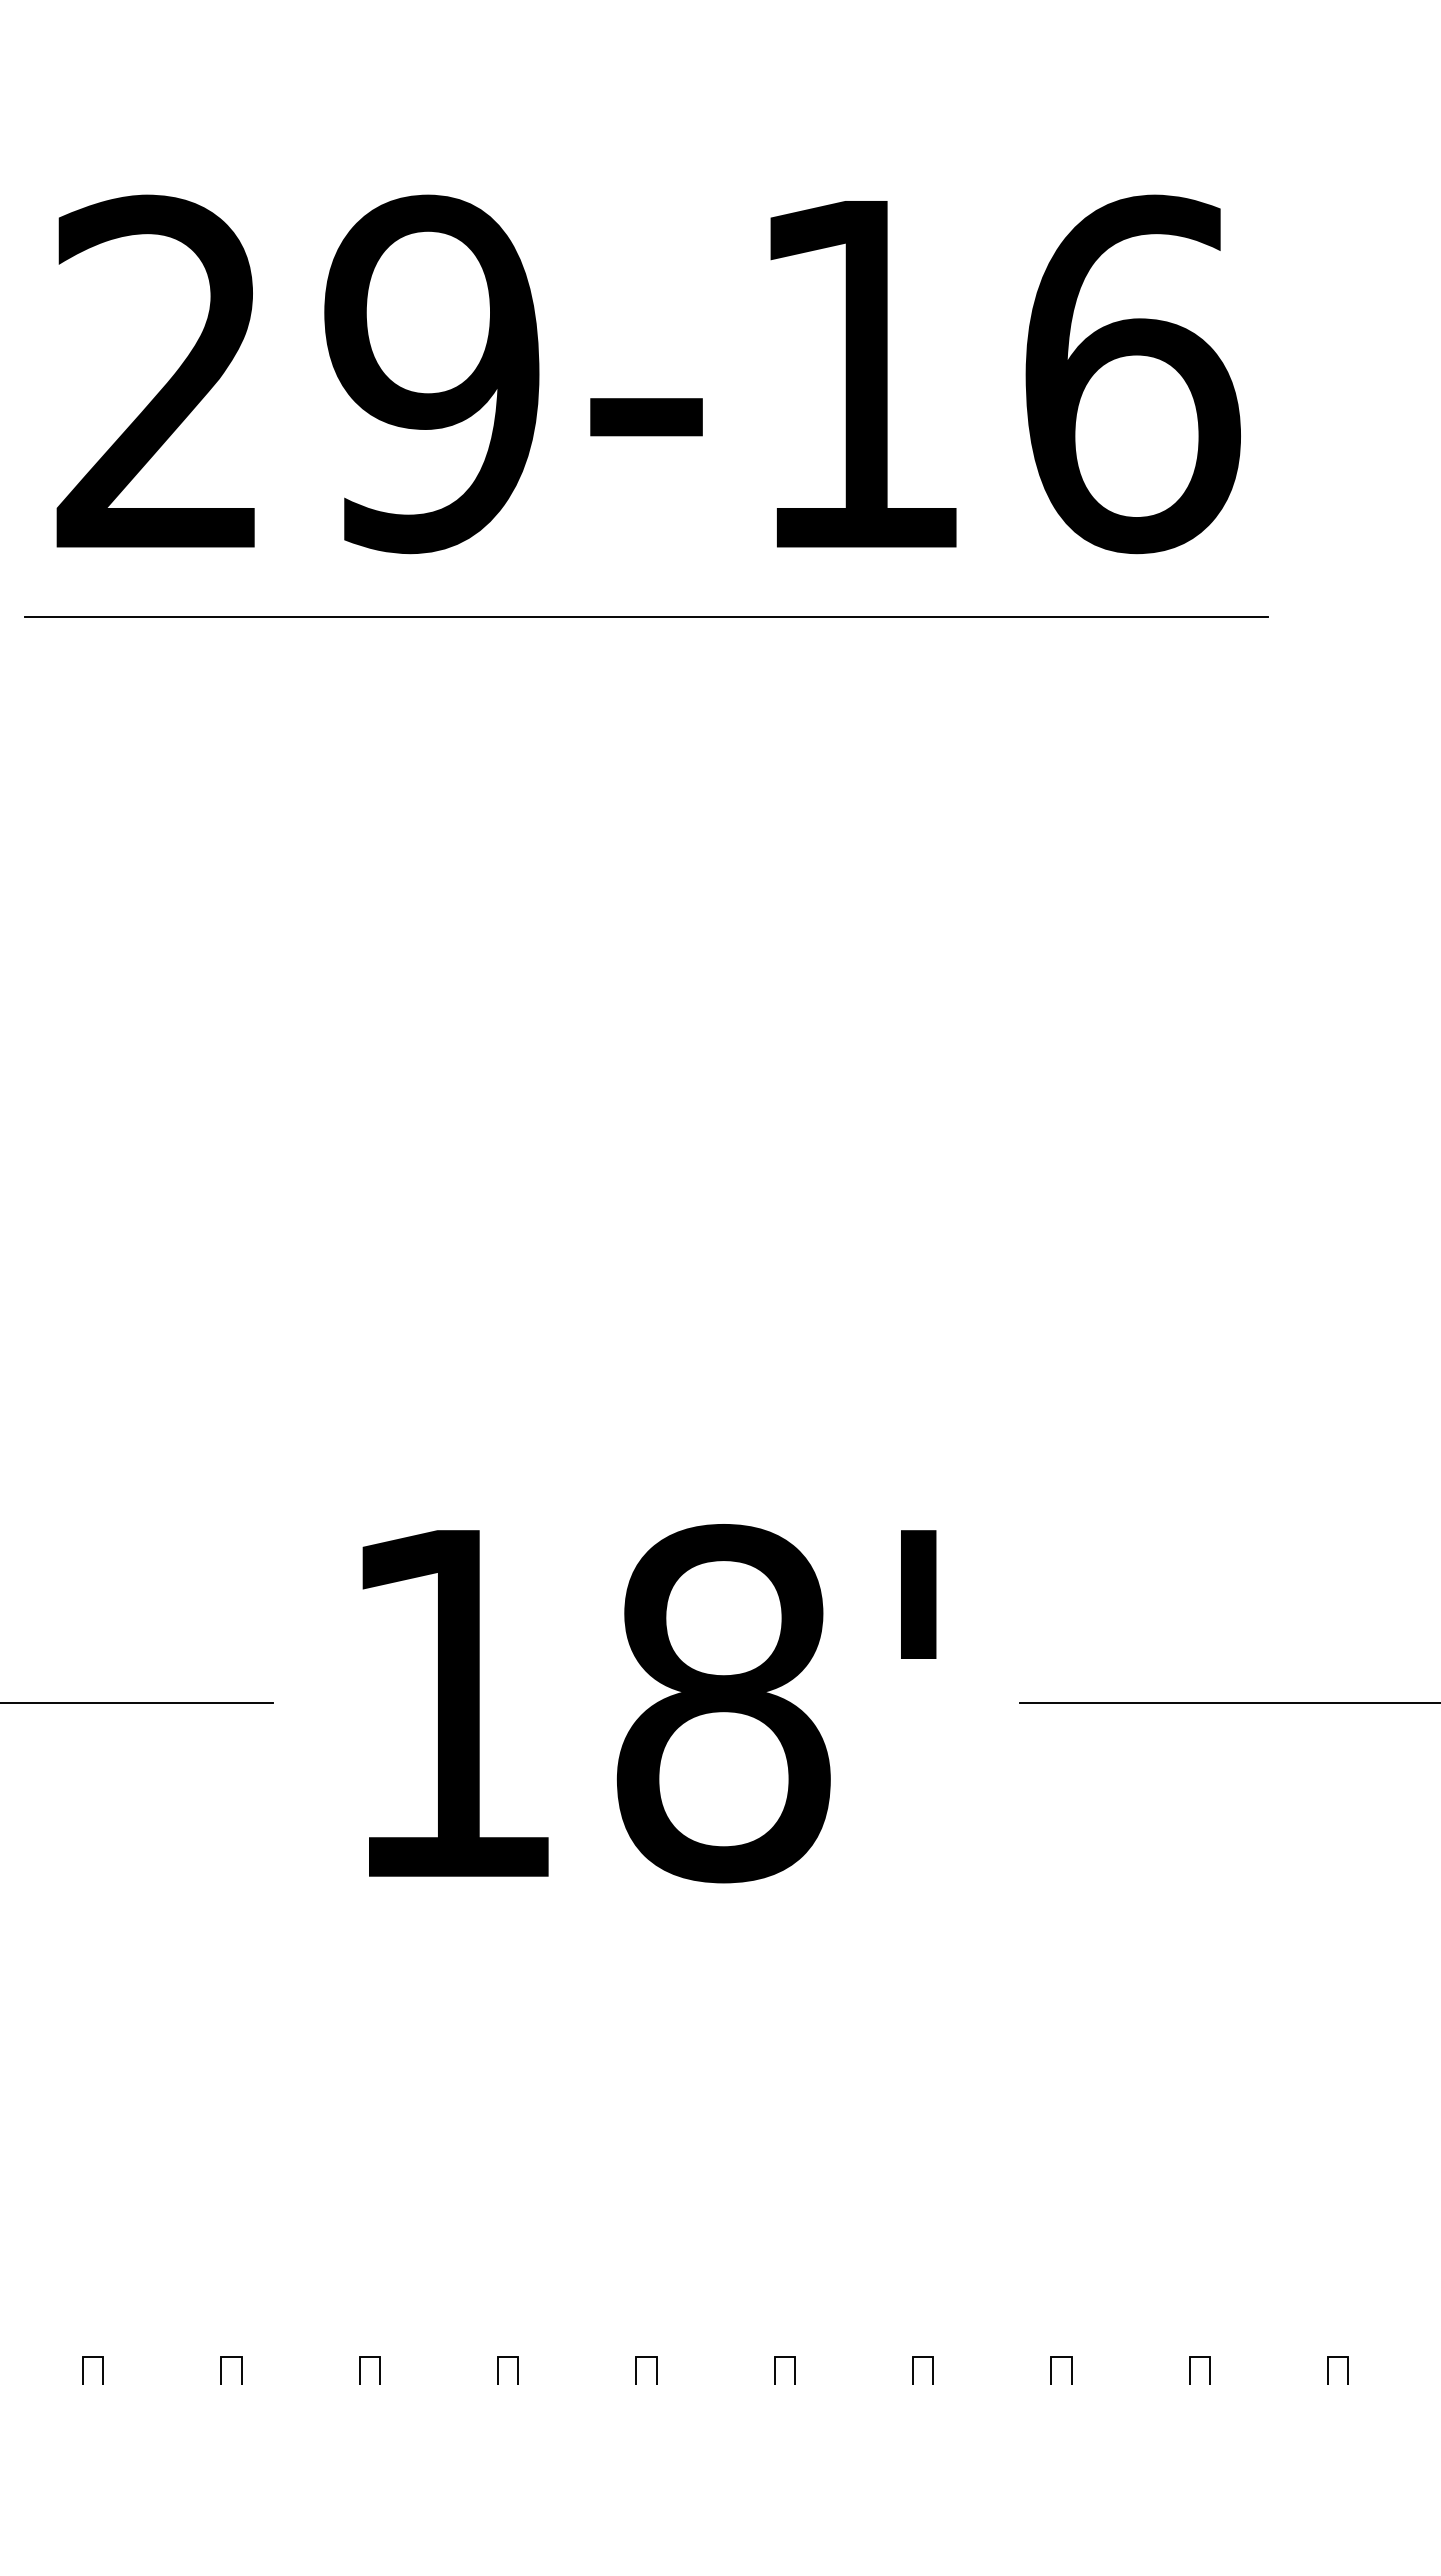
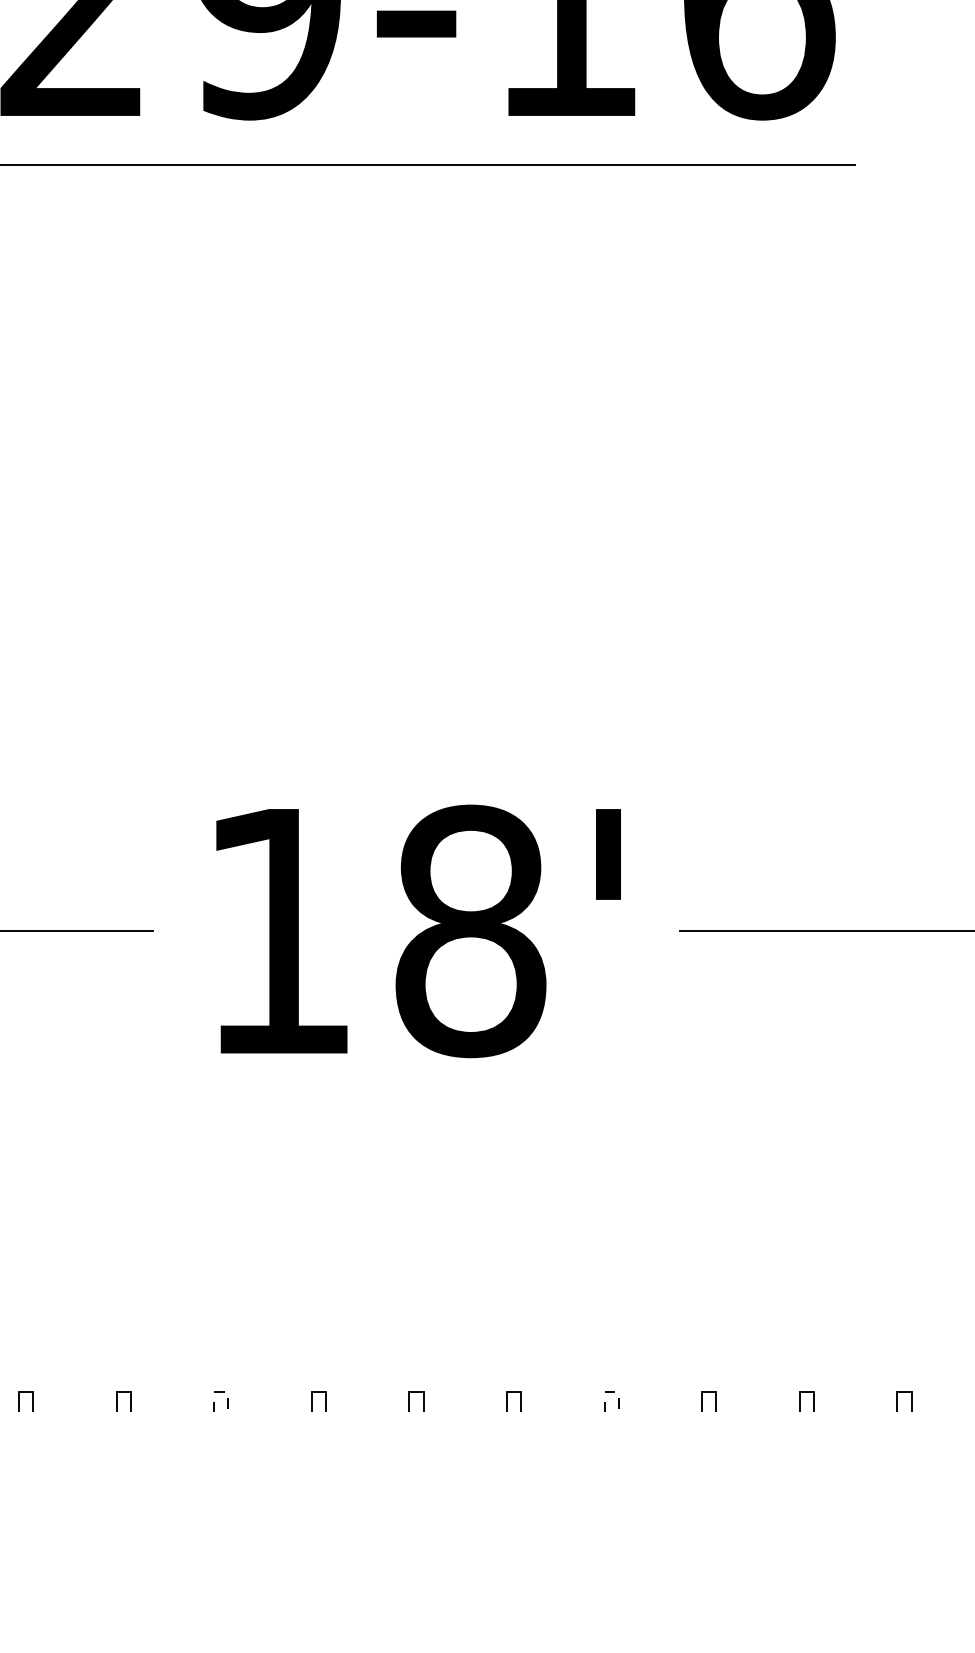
line: (370, 2356) -> (221, 1391), solid -> dashed
line: (923, 2356) -> (611, 1391), solid -> dashed

